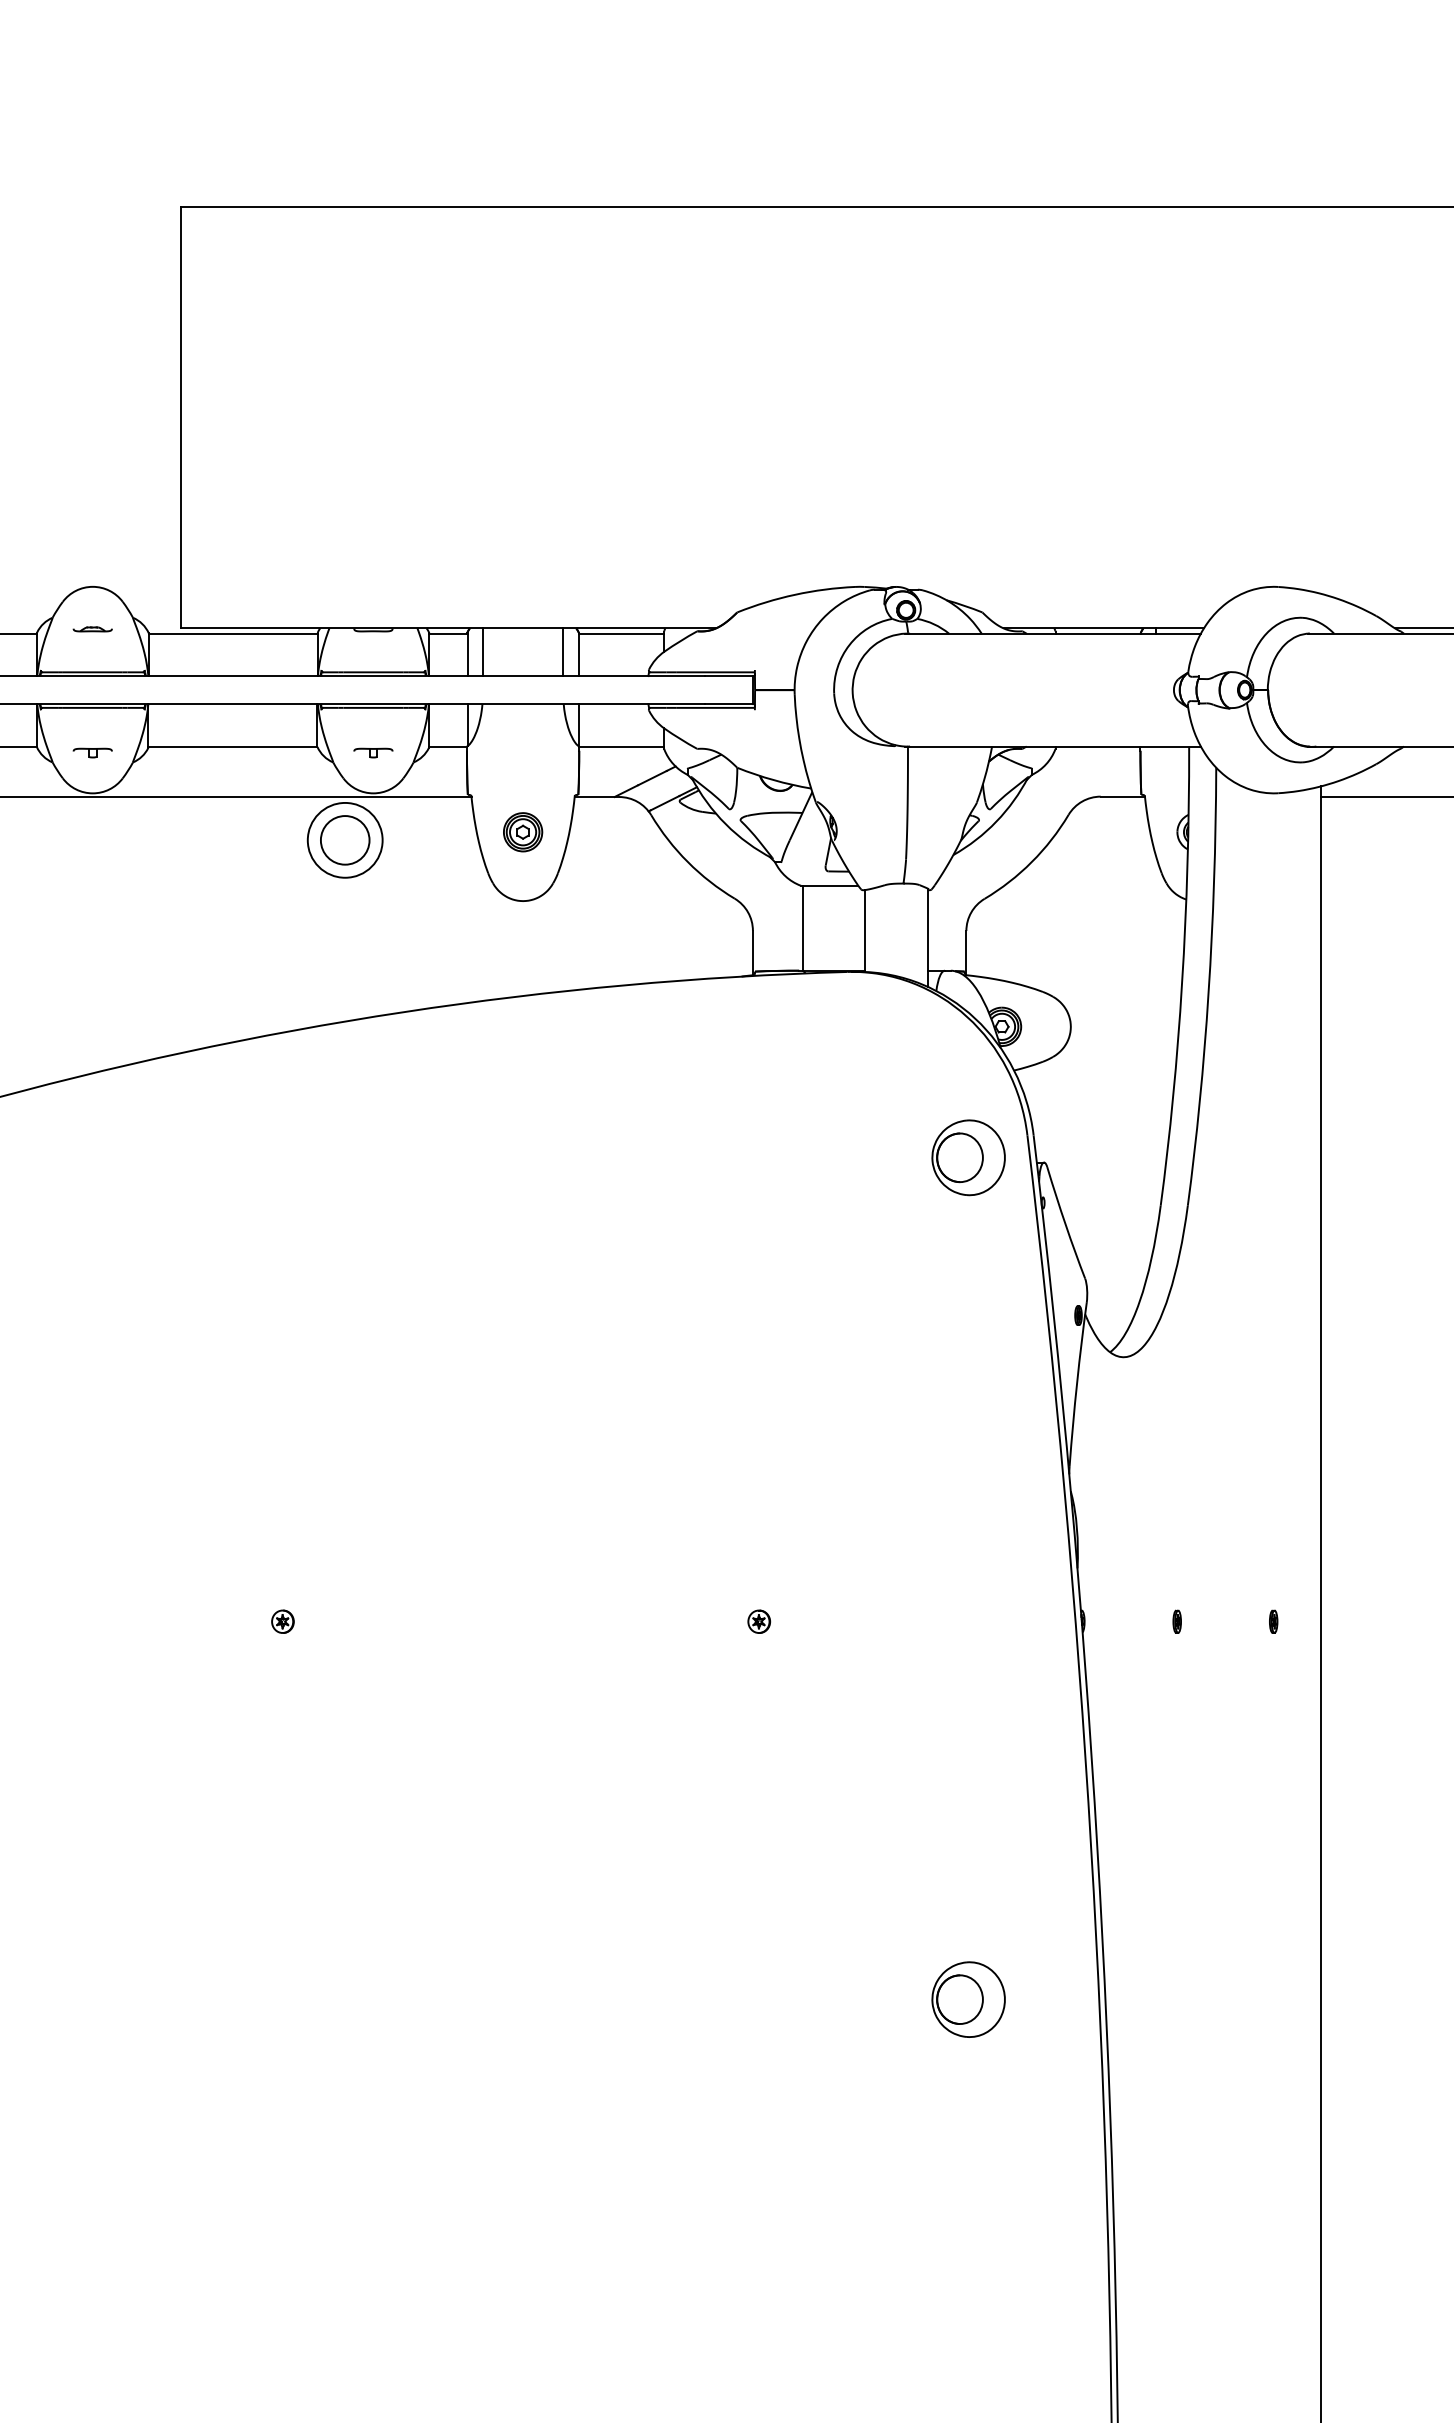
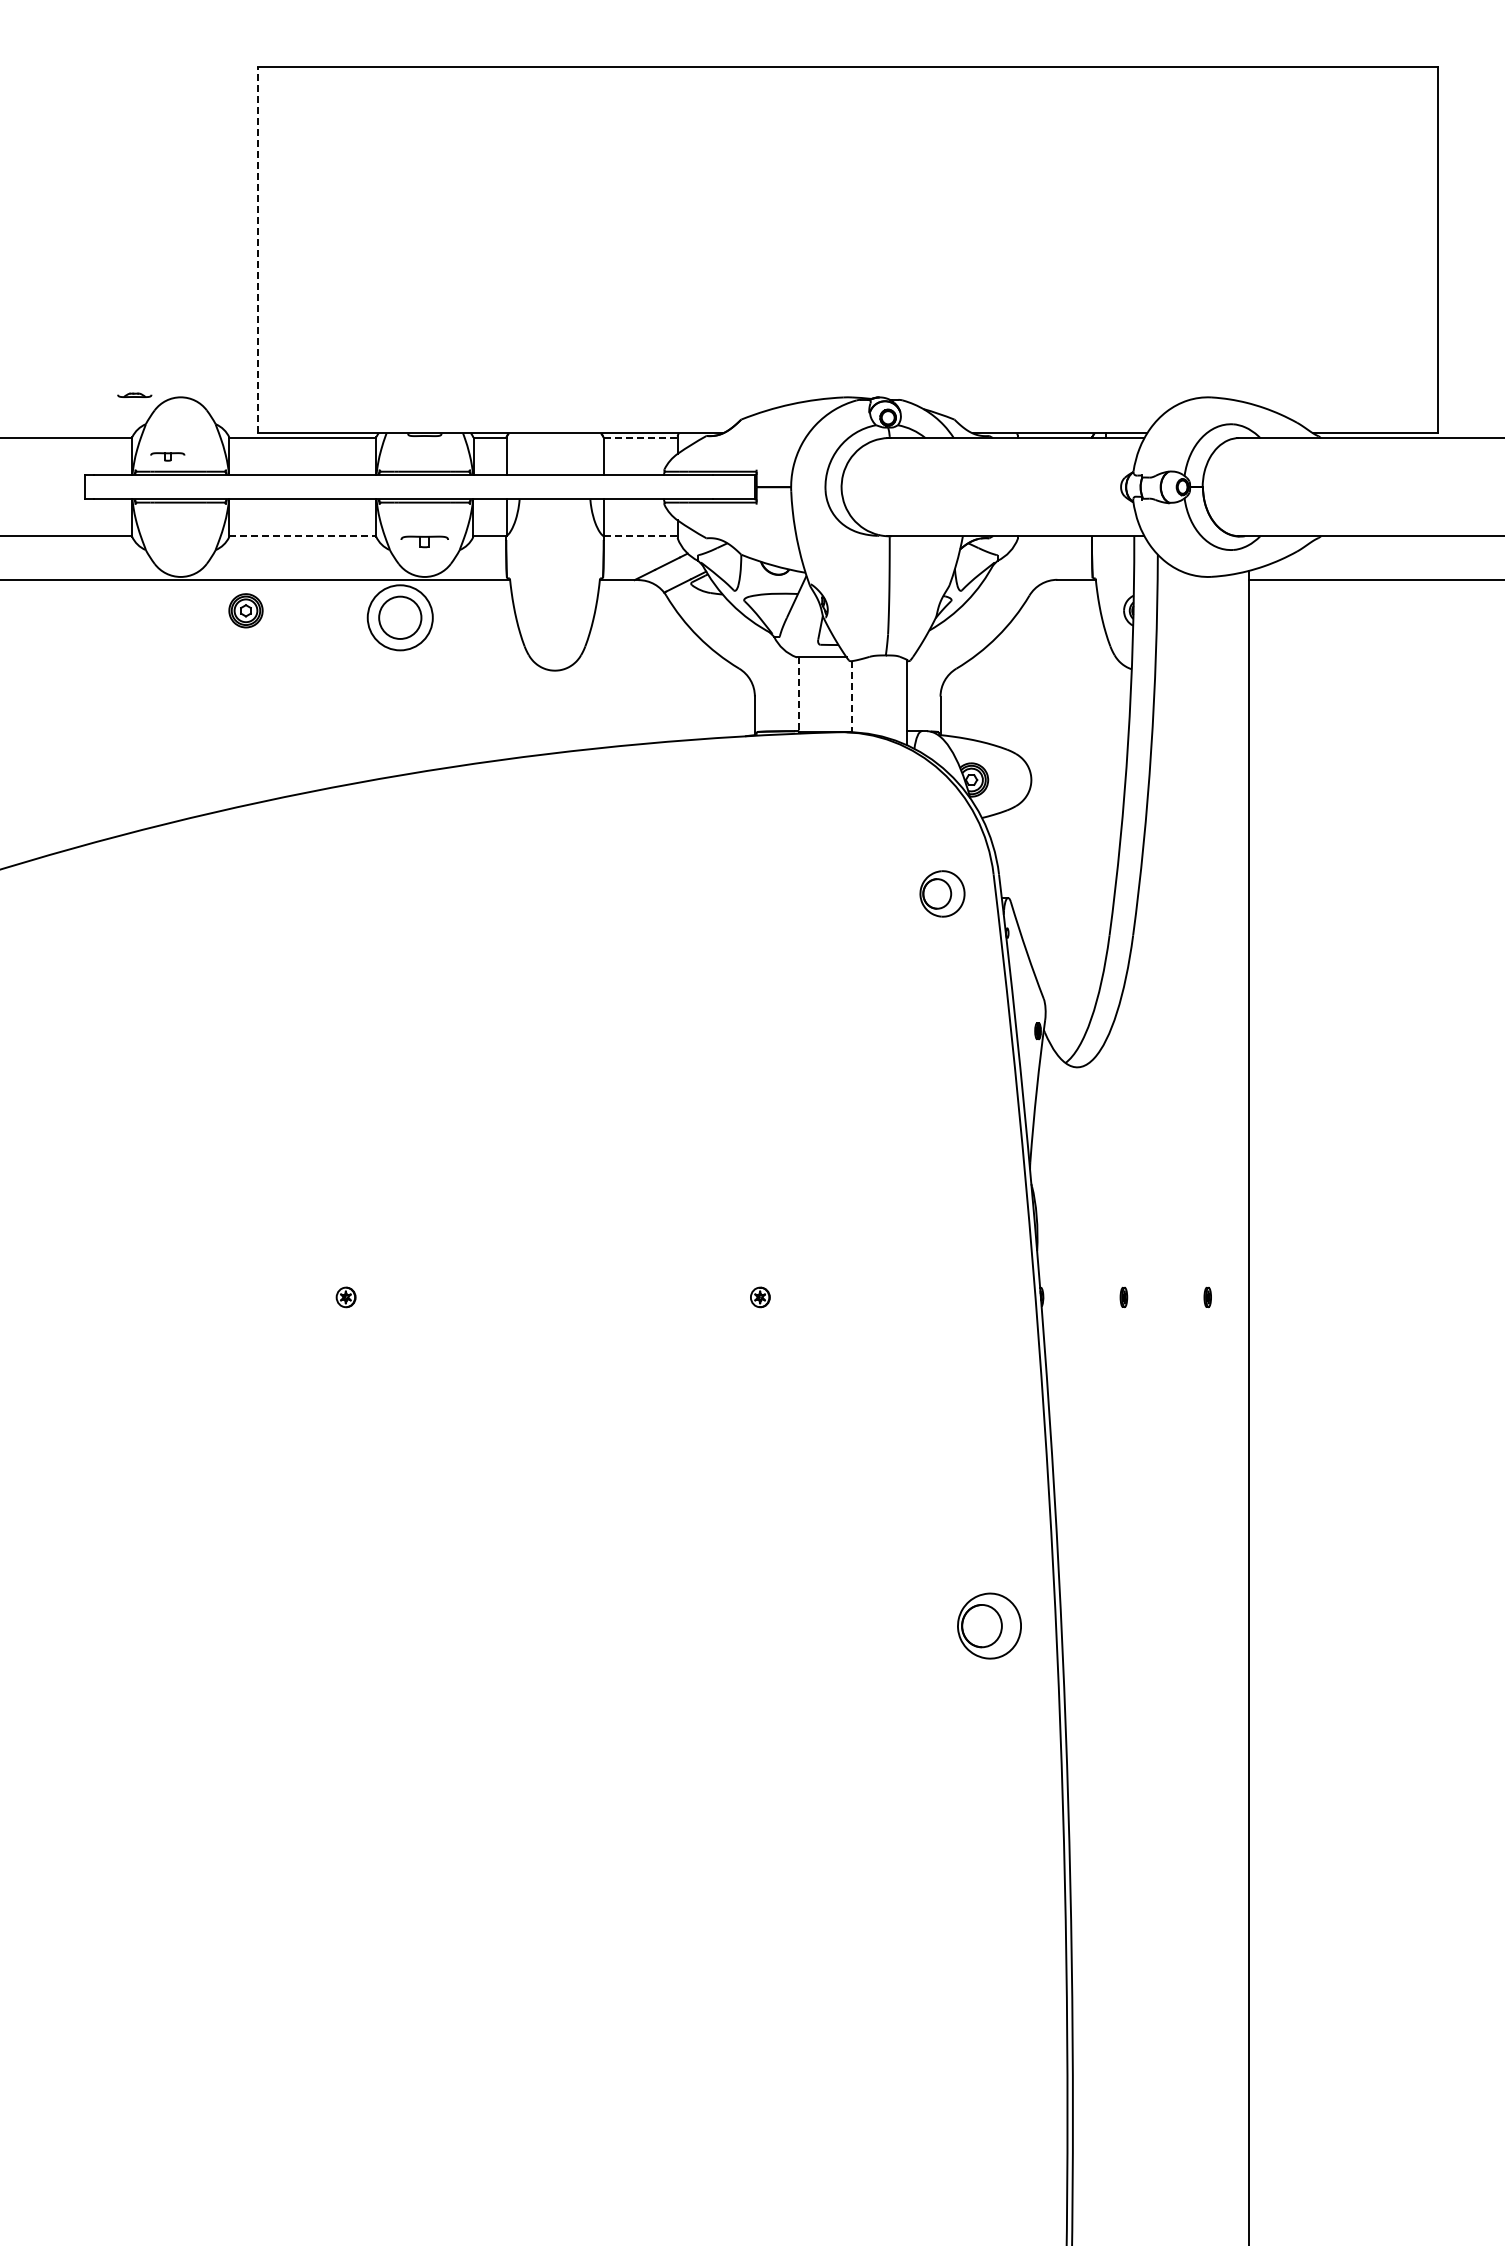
line: (181, 416) -> (257, 249), solid -> dashed
part: (92, 628) -> (134, 394), moved
line: (622, 634) -> (641, 438), solid -> dashed
line: (483, 651) -> (520, 453), removed
line: (562, 651) -> (589, 453), removed
line: (232, 746) -> (302, 536), solid -> dashed
line: (622, 746) -> (641, 536), solid -> dashed
part: (92, 752) -> (167, 456), moved
part: (373, 752) -> (424, 541), size x1.4
part: (522, 831) -> (245, 610), moved
line: (803, 928) -> (798, 694), solid -> dashed
line: (865, 930) -> (852, 696), solid -> dashed
part: (968, 1157) -> (942, 893), size x0.7
part: (968, 1998) -> (989, 1625), moved

